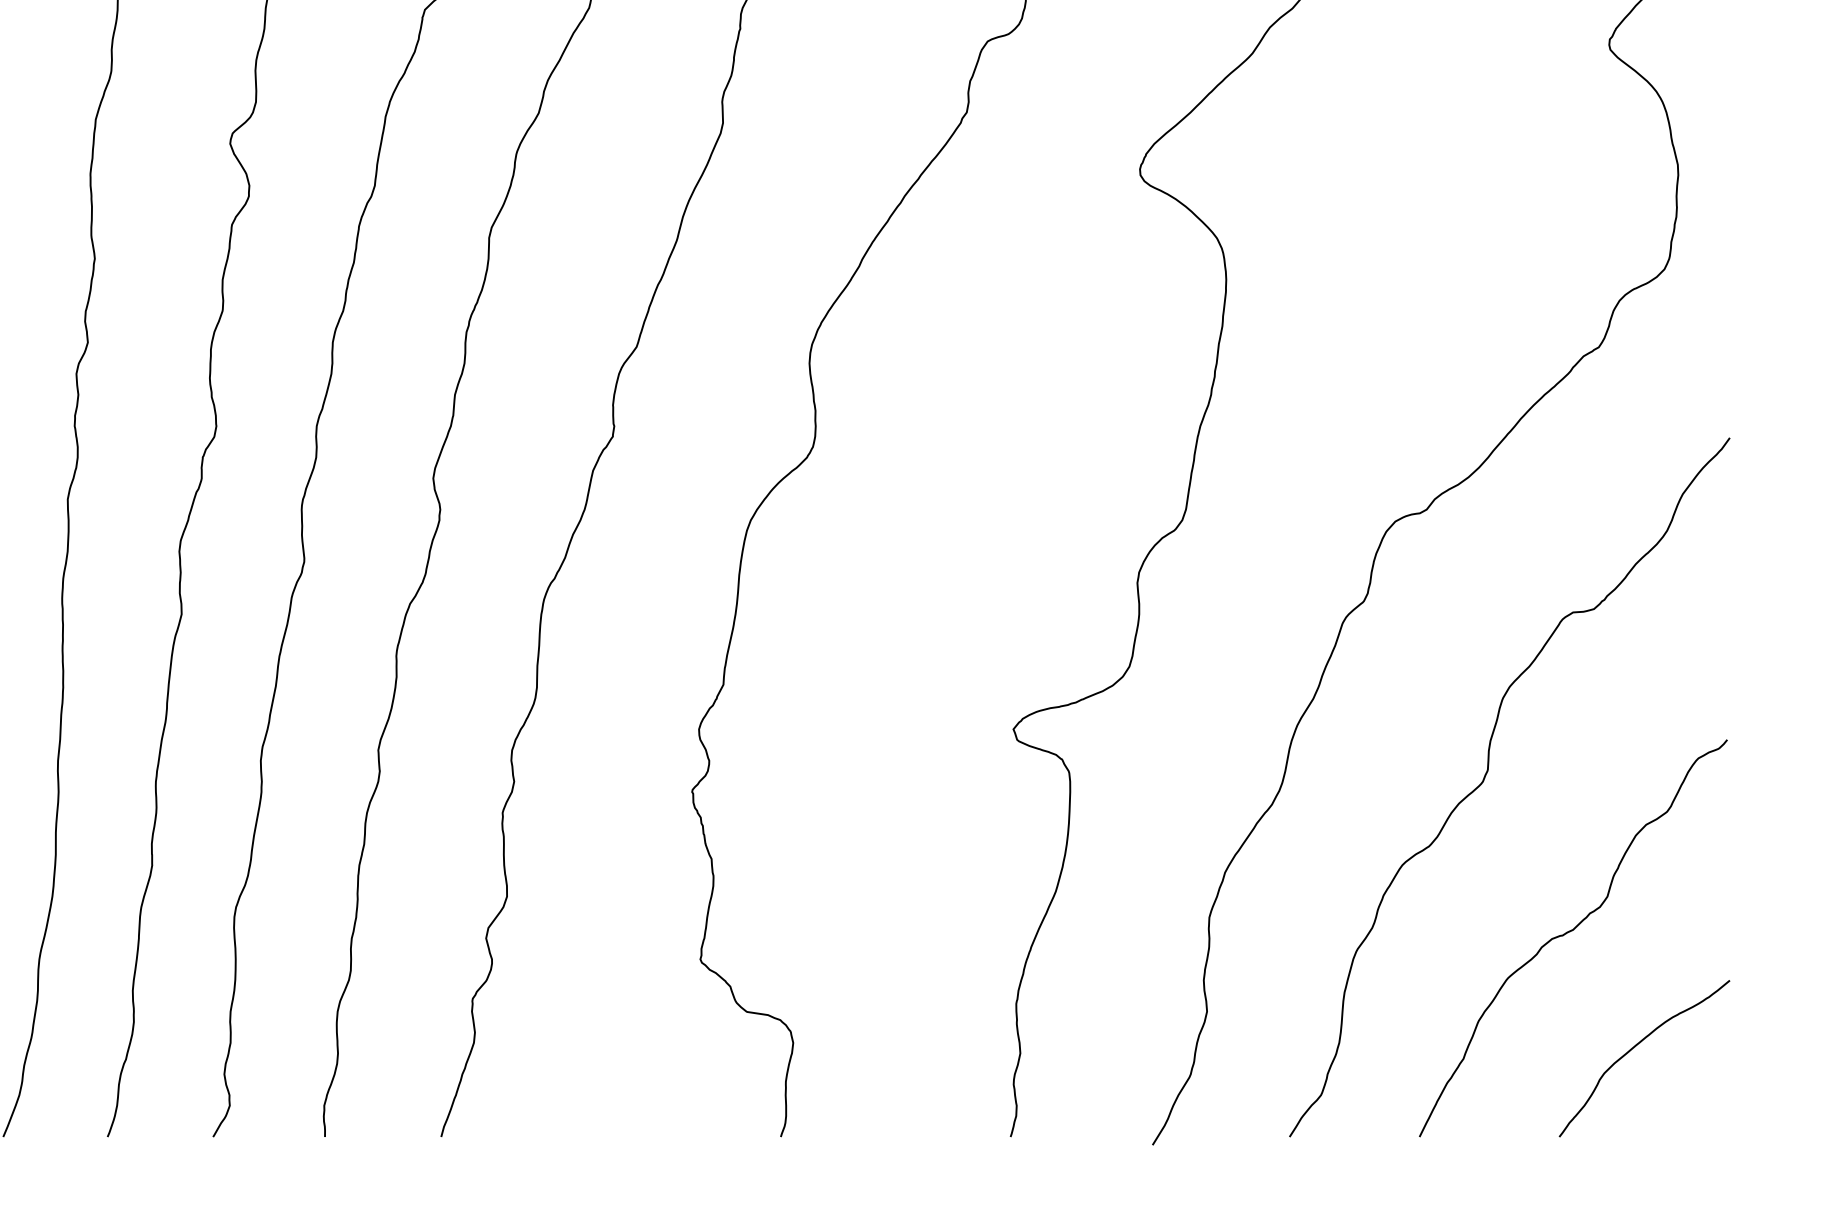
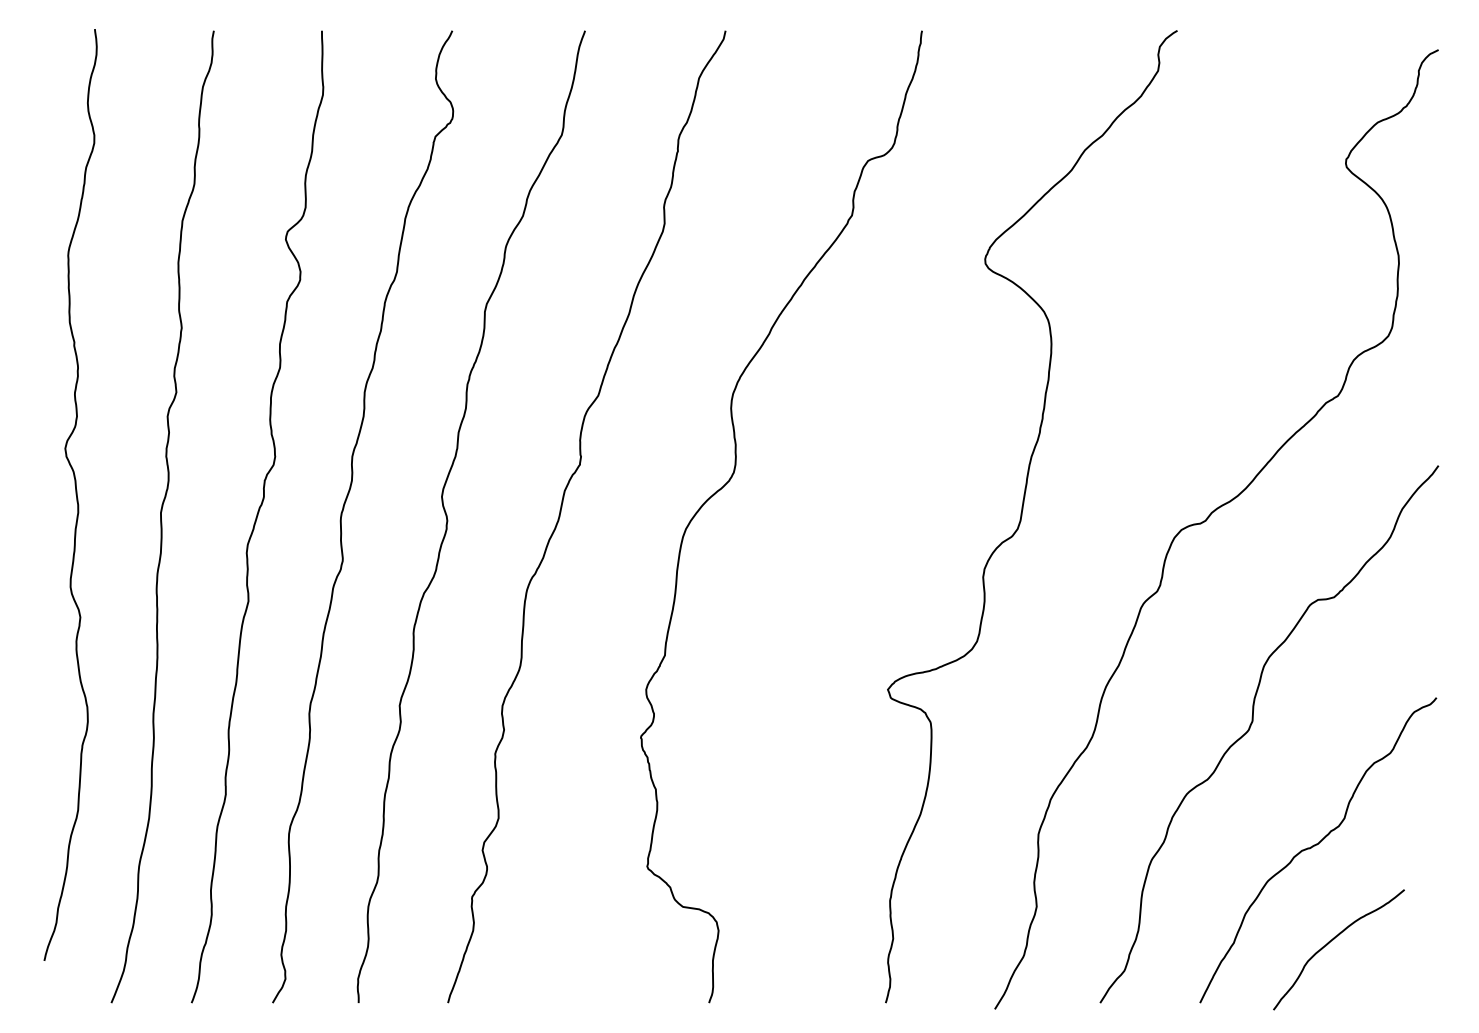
curve: (1637, 1046) -> (1333, 940), moved

